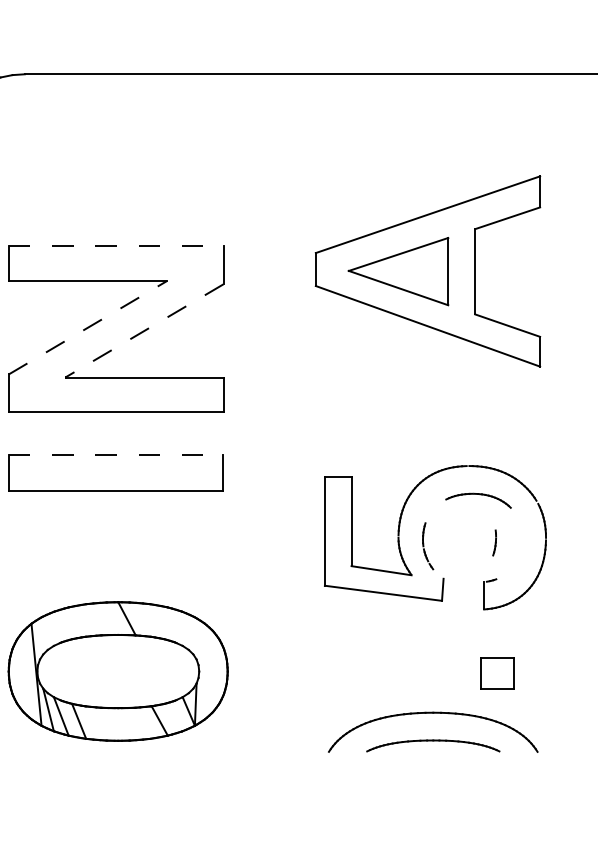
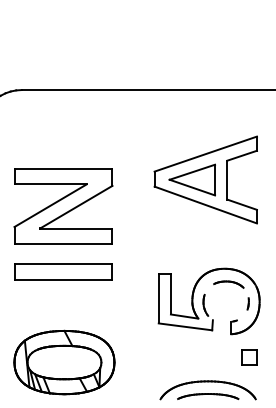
line: (116, 246) -> (63, 168), dashed -> solid
line: (87, 327) -> (50, 205), dashed -> solid
line: (144, 331) -> (76, 207), dashed -> solid
line: (116, 454) -> (63, 263), dashed -> solid
part: (493, 542) -> (247, 303), moved
part: (497, 673) -> (249, 357), moved

